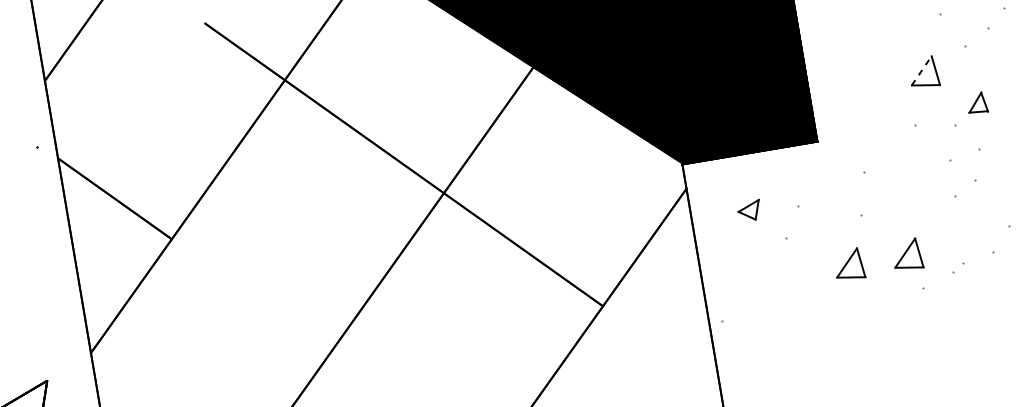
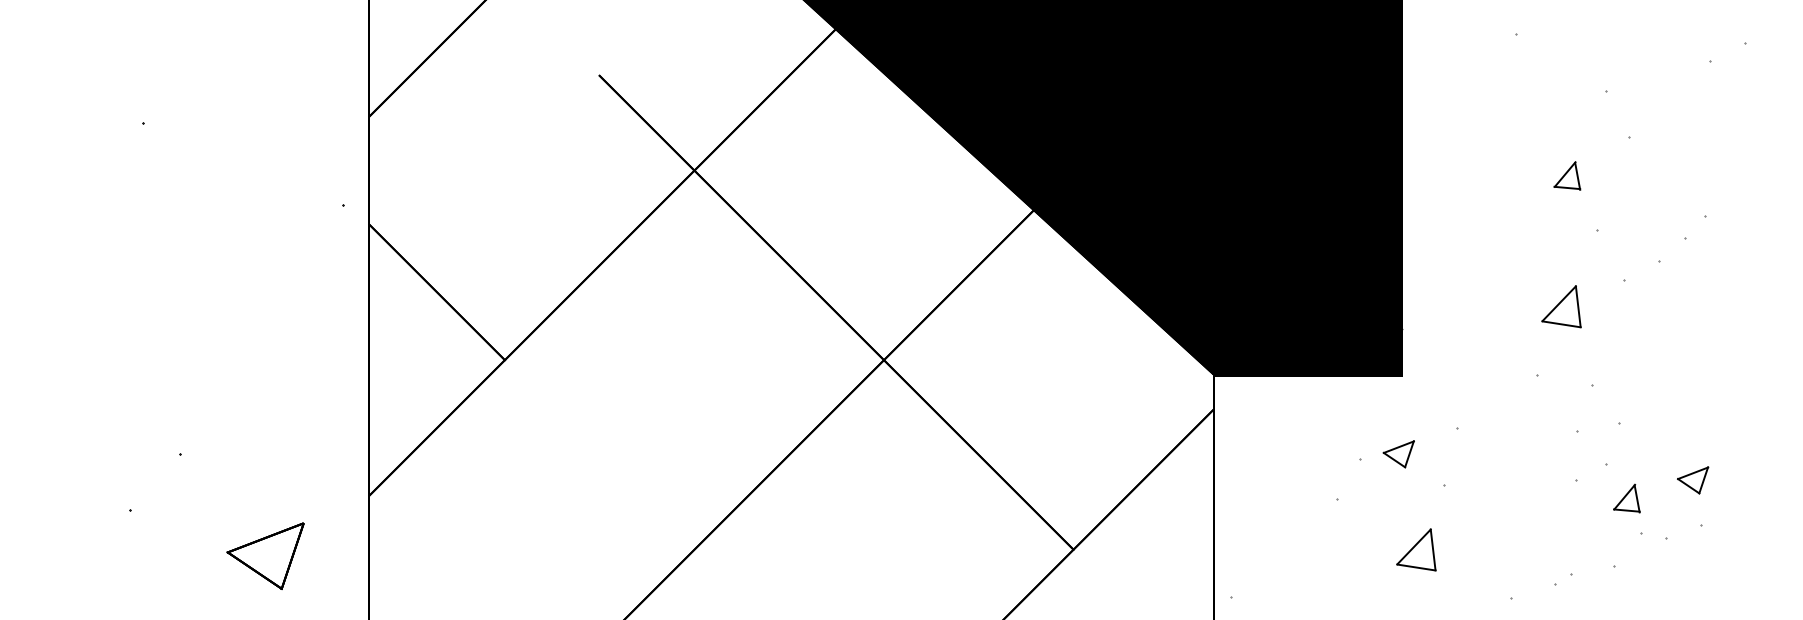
line: (921, 70) -> (1559, 303), dashed -> solid
part: (976, 103) -> (1626, 498), moved
part: (749, 211) -> (1398, 454), moved
part: (907, 254) -> (1497, 549), removed

